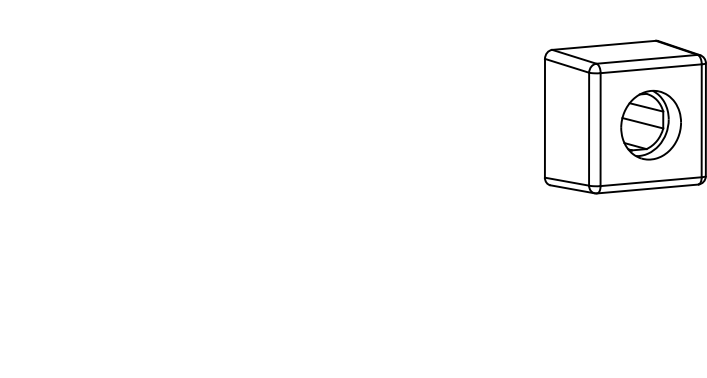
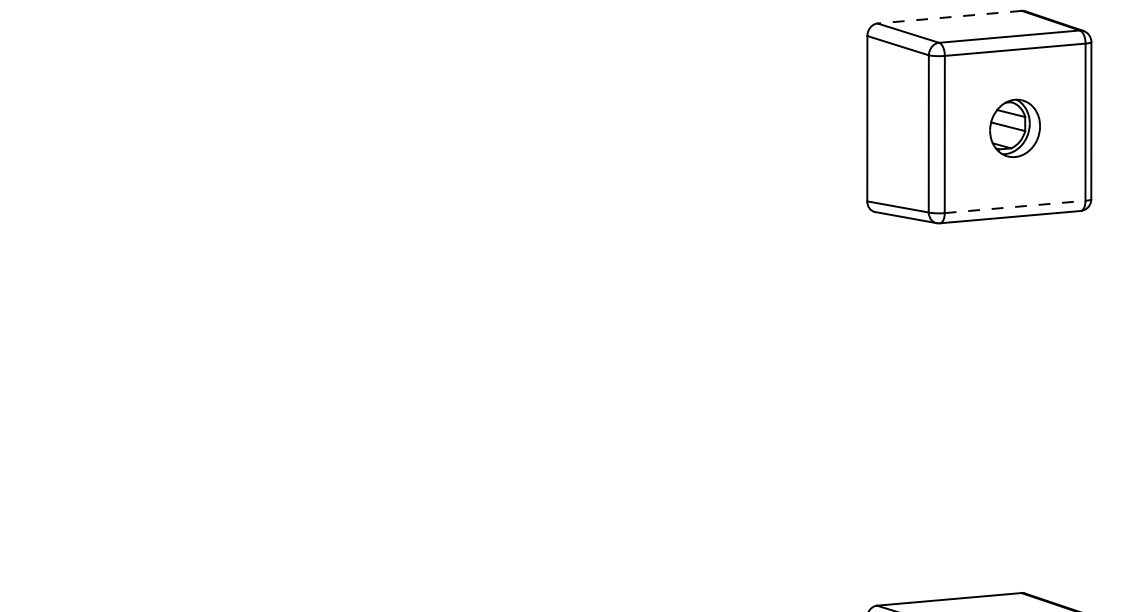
line: (603, 45) -> (949, 17), solid -> dashed
part: (650, 125) -> (1014, 128), size x0.6
line: (651, 181) -> (1015, 206), solid -> dashed

